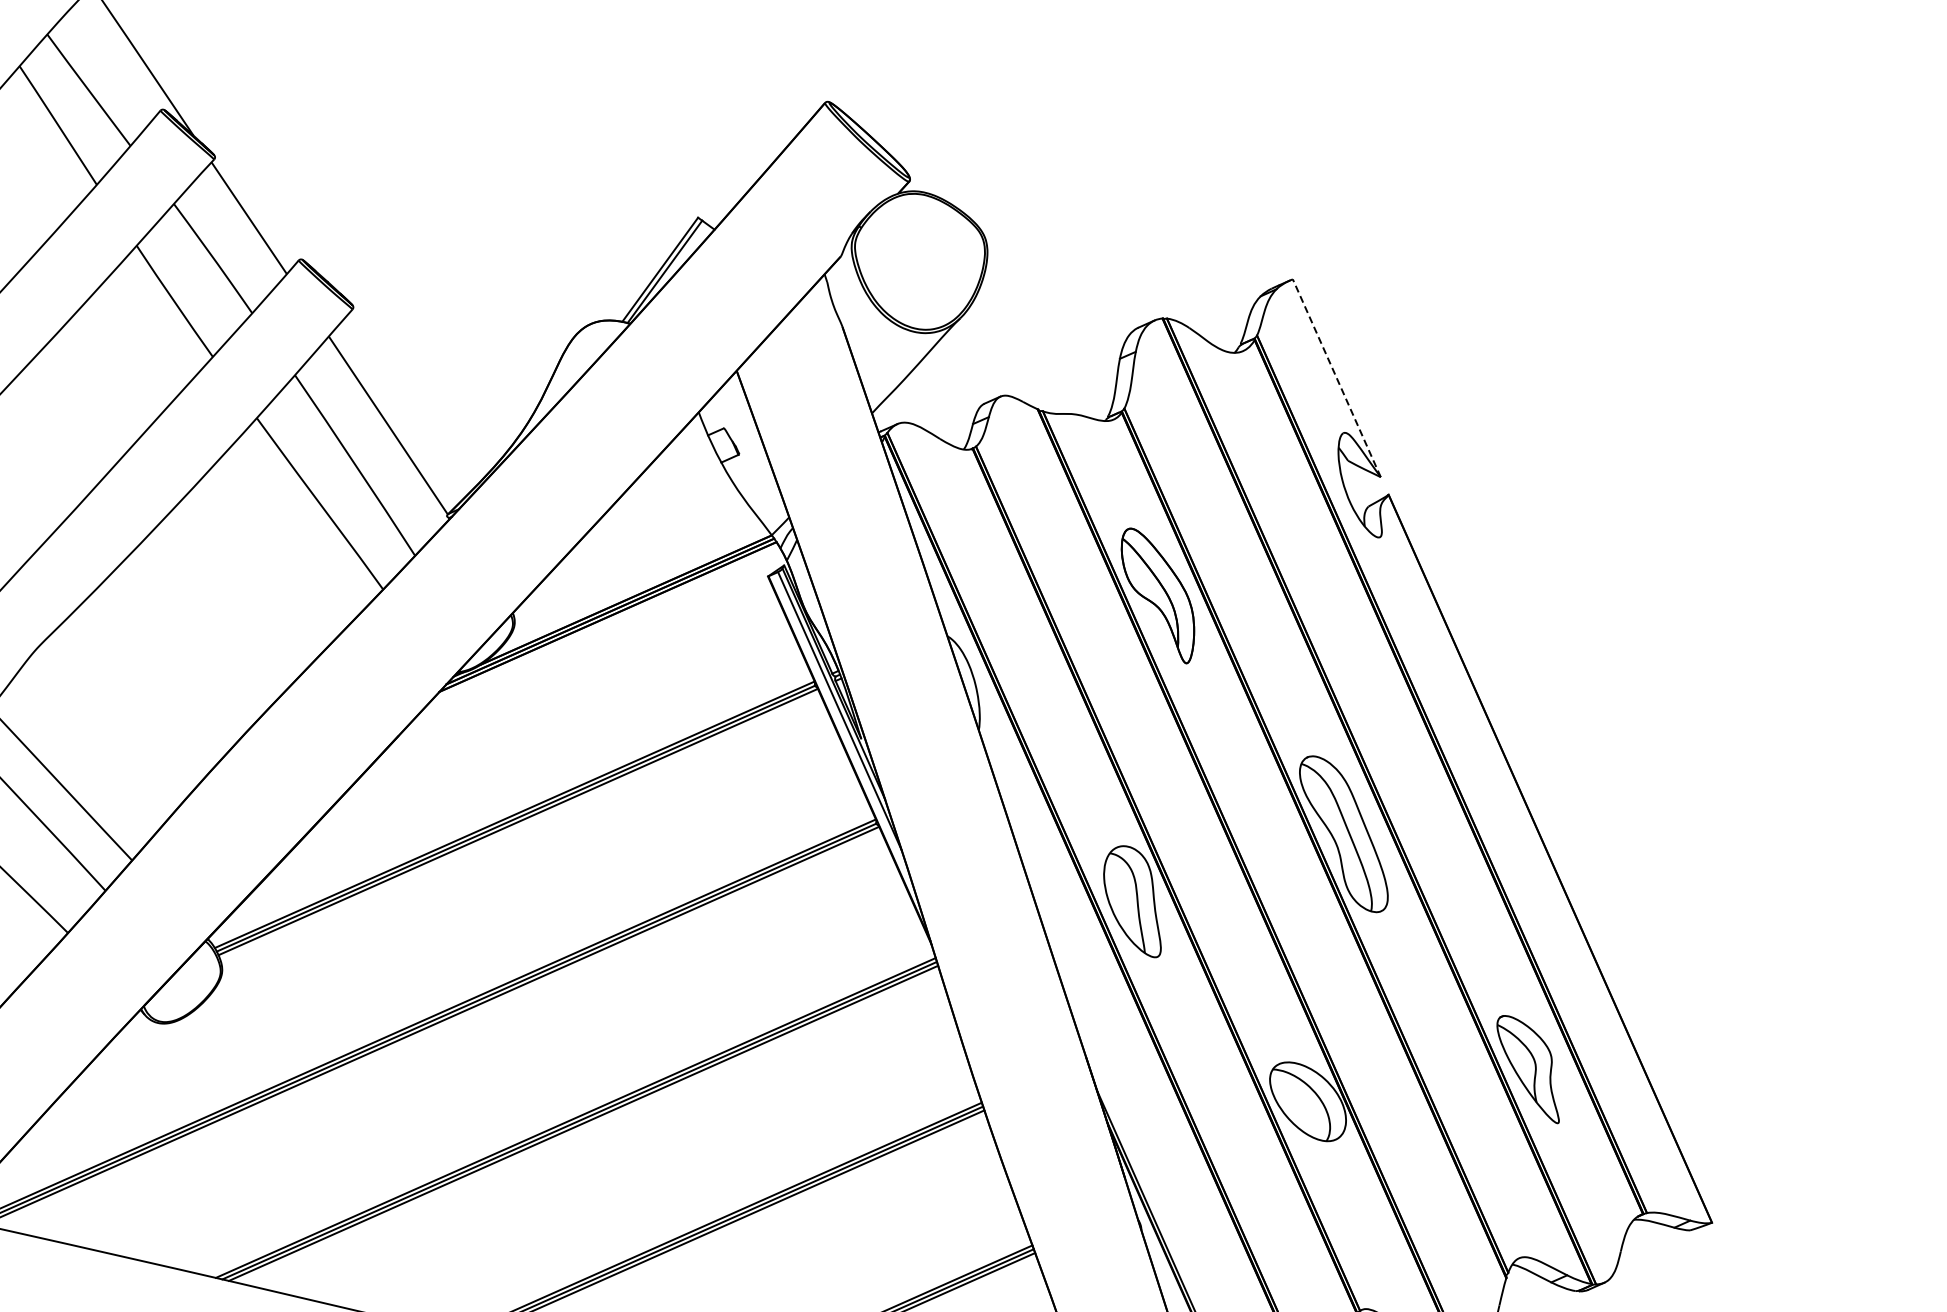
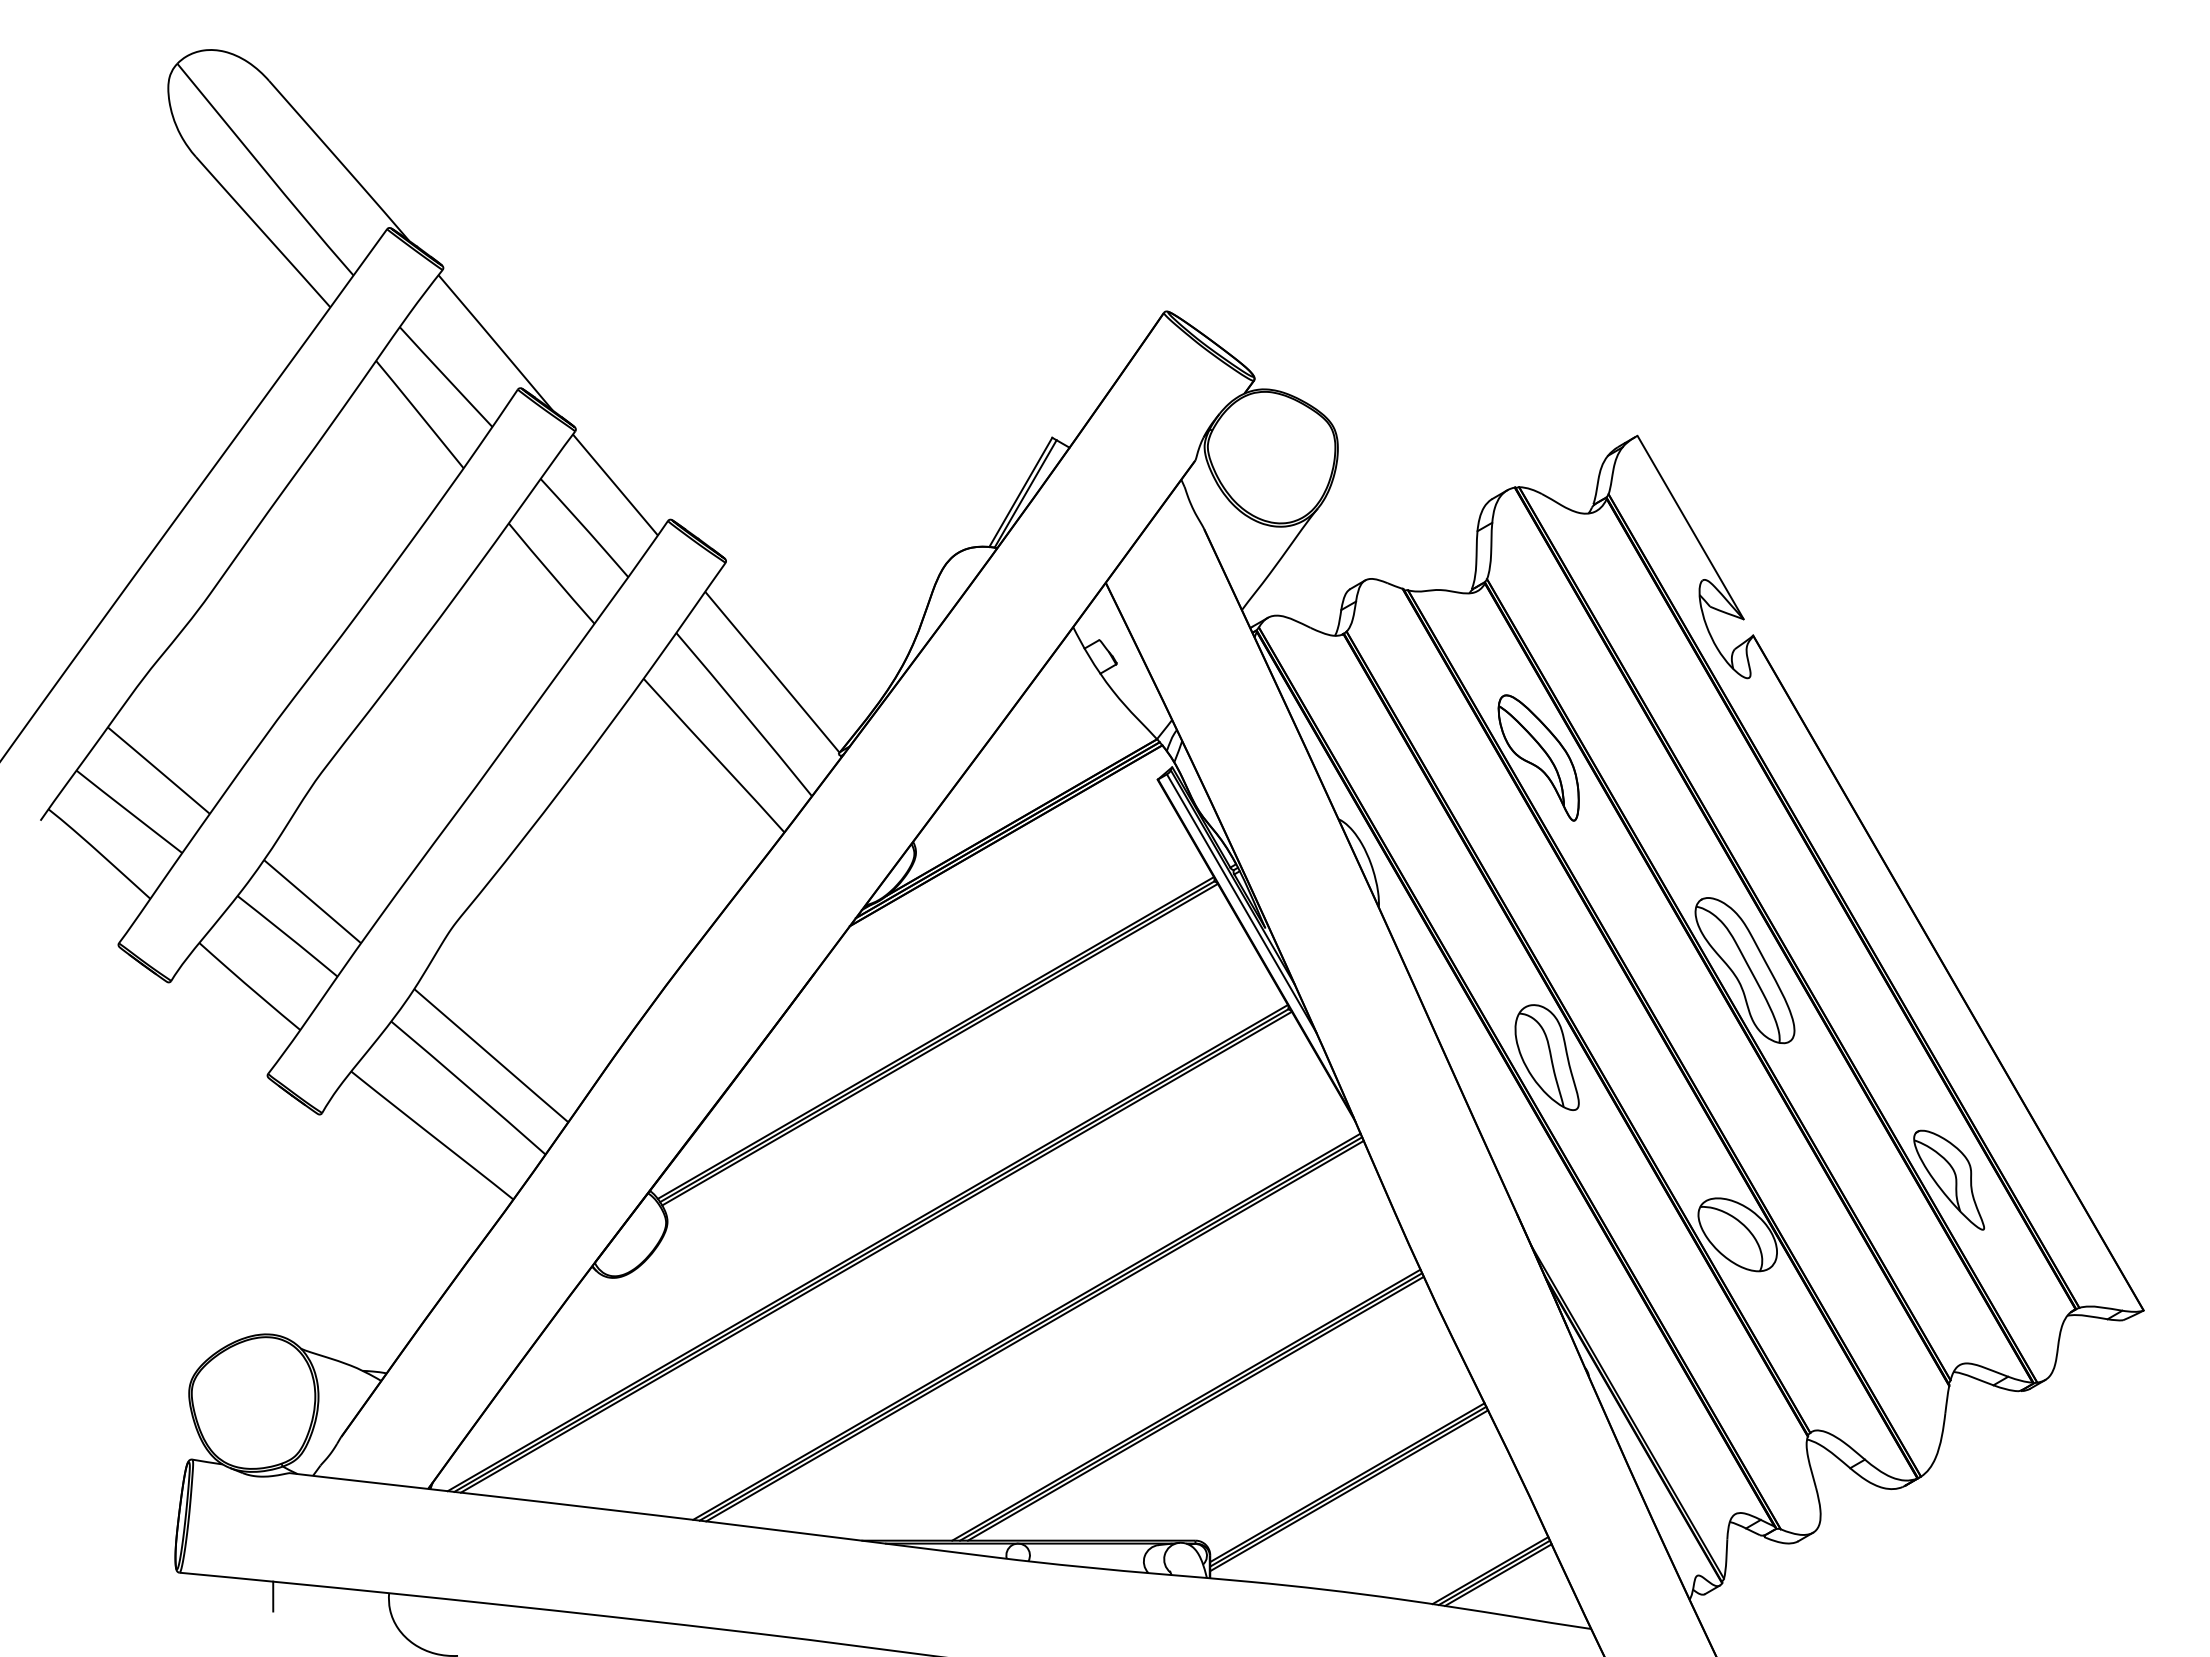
line: (1336, 378) -> (1690, 527), dashed -> solid

